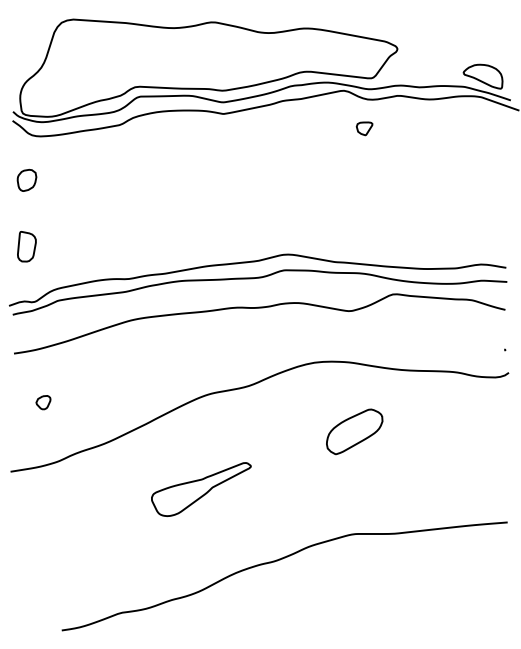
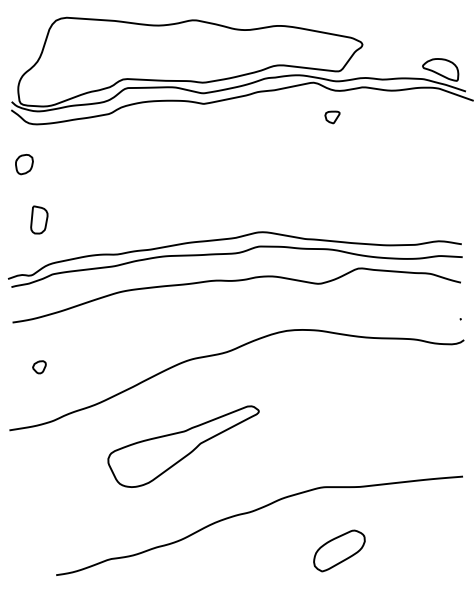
part: (27, 246) -> (39, 219), moved
part: (354, 431) -> (339, 550), moved
part: (201, 489) -> (183, 446), size x1.67

